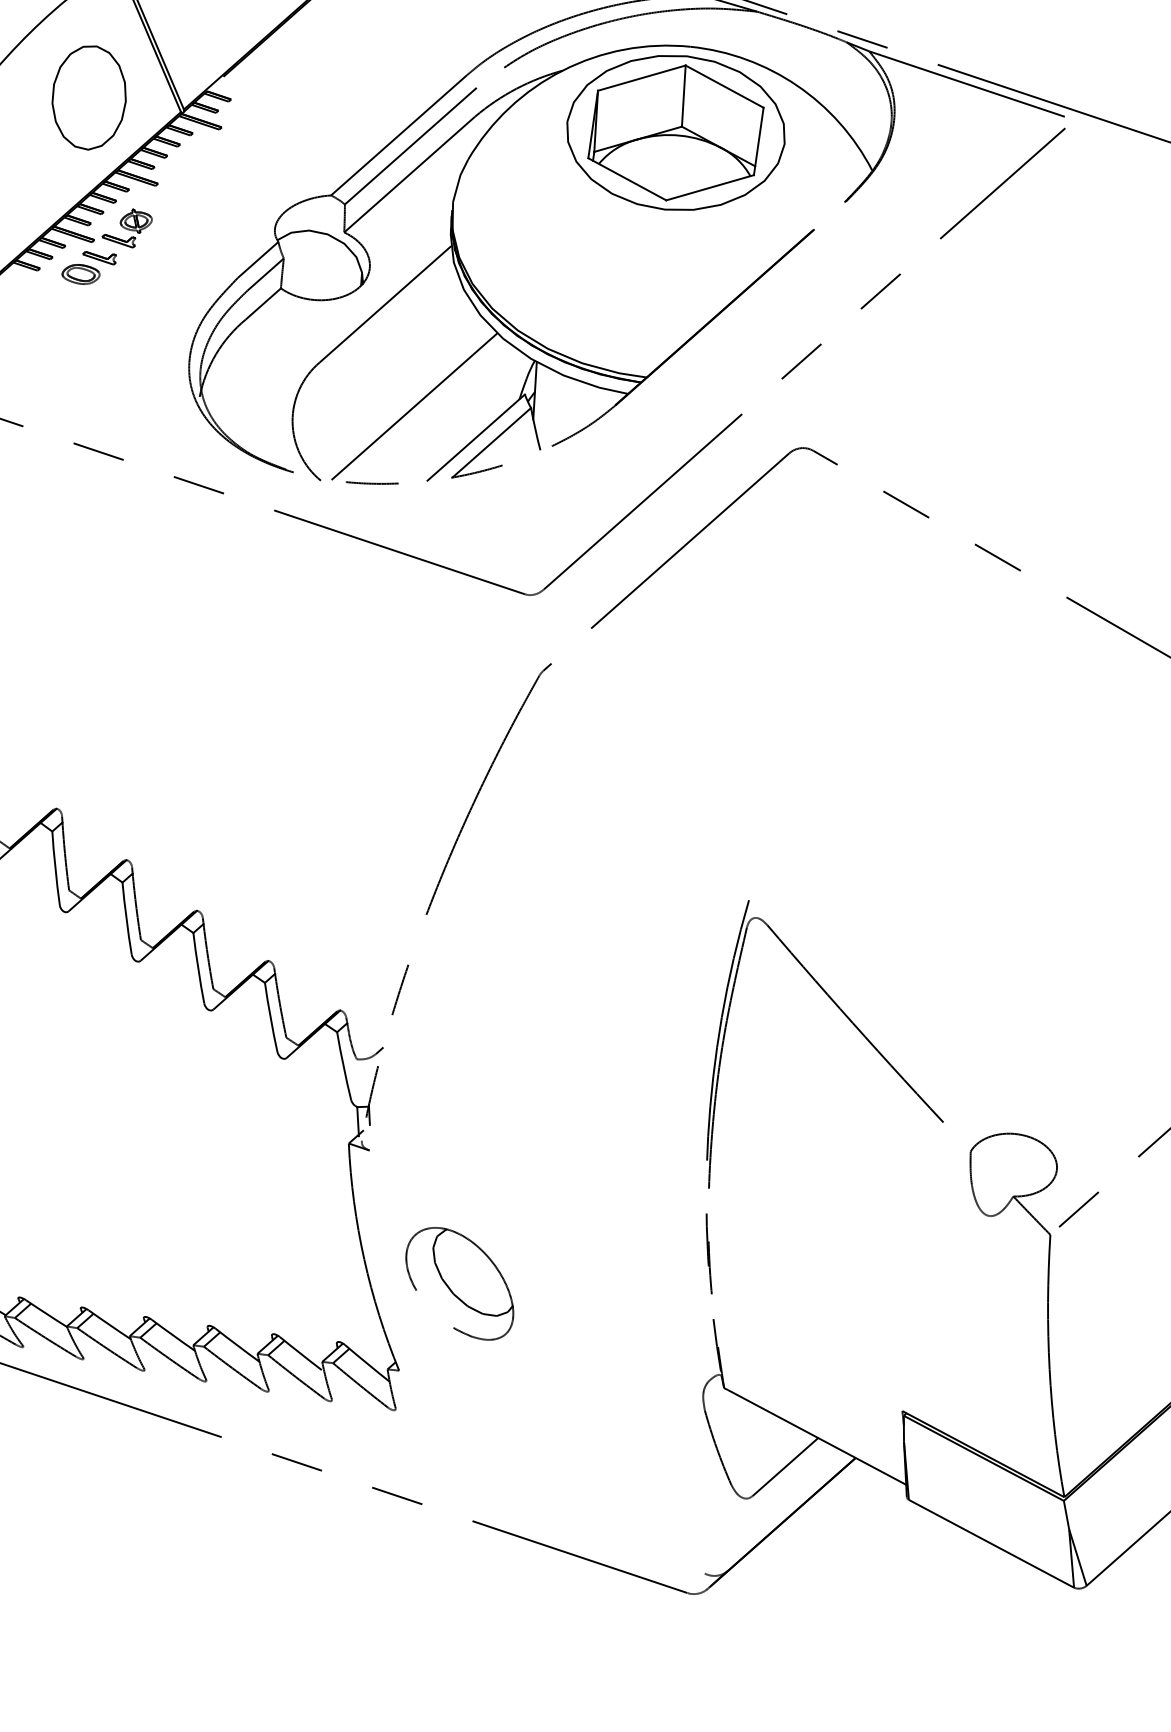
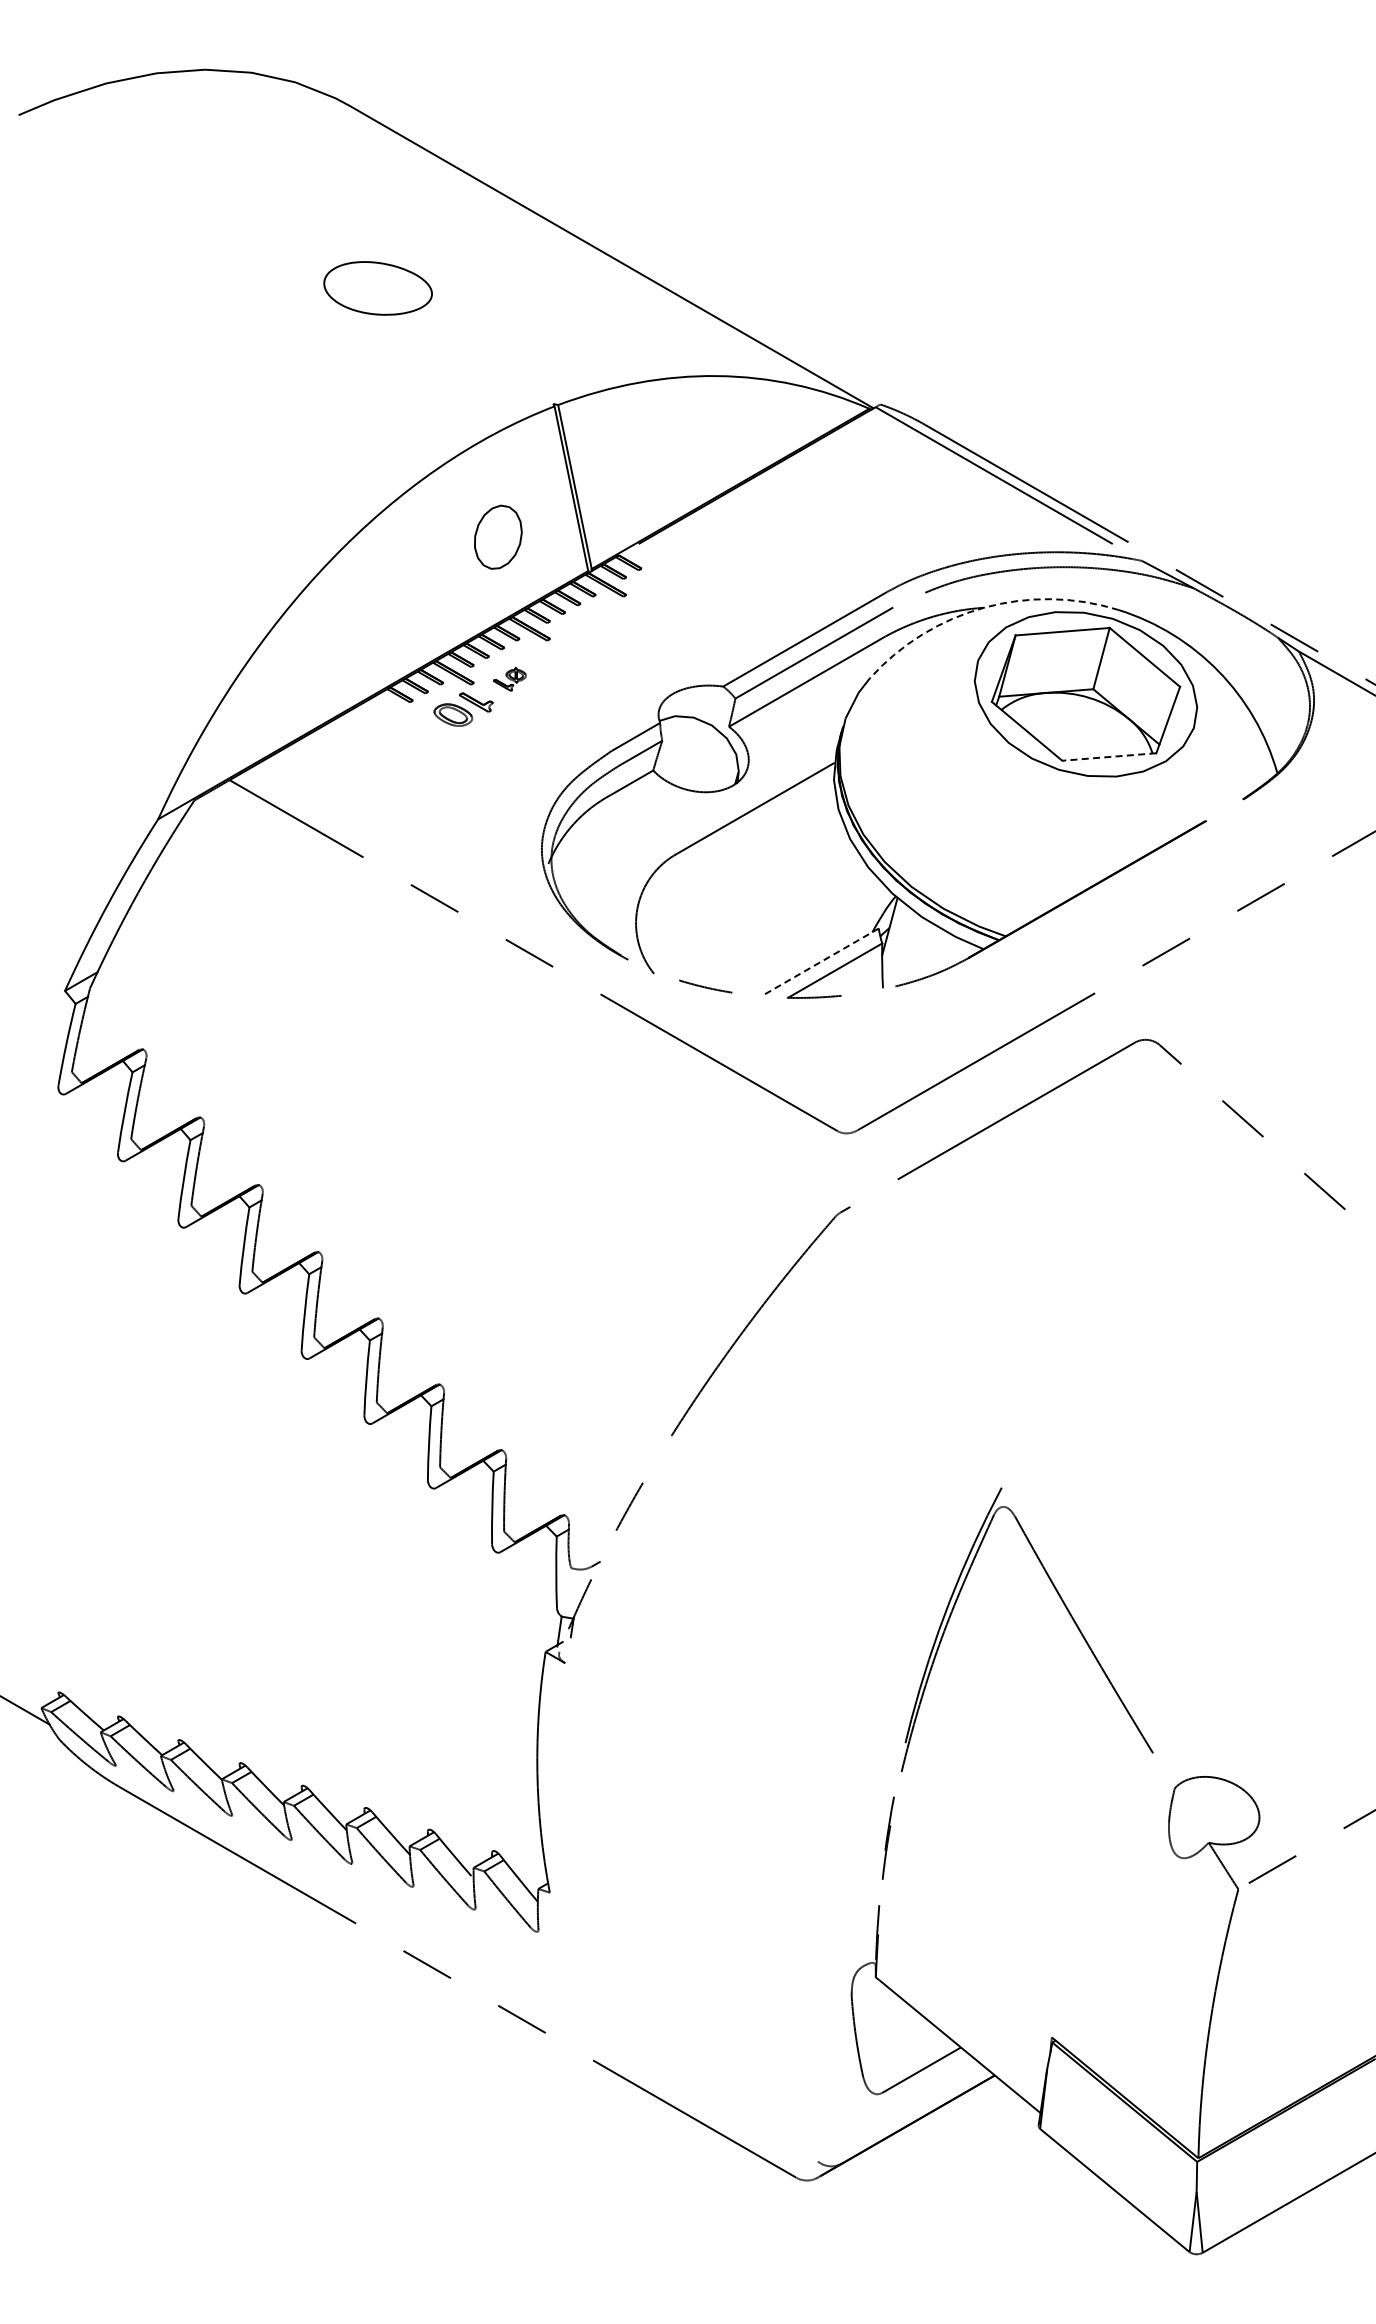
arc: (563, 70) -> (984, 607), solid -> dashed
part: (89, 96) -> (498, 536), size x0.6
line: (709, 188) -> (1108, 757), solid -> dashed
part: (127, 229) -> (509, 679), size x0.6
line: (414, 406) -> (764, 917), removed
line: (476, 437) -> (820, 962), solid -> dashed
part: (459, 1284) -> (628, 1817), removed

